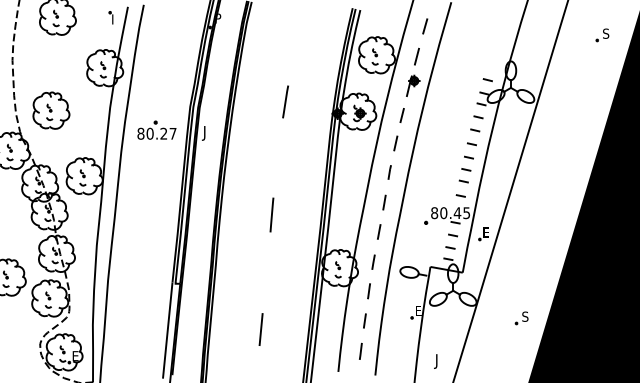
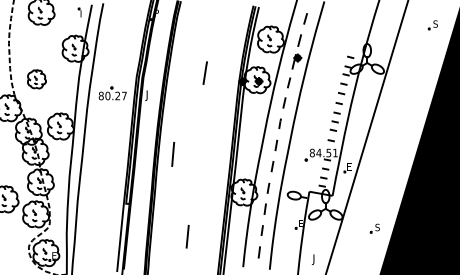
part: (51, 110) -> (37, 79), size x0.7
text: (455, 213) -> (327, 153), 80.45 -> 84.51
line: (271, 214) -> (172, 154), moved

